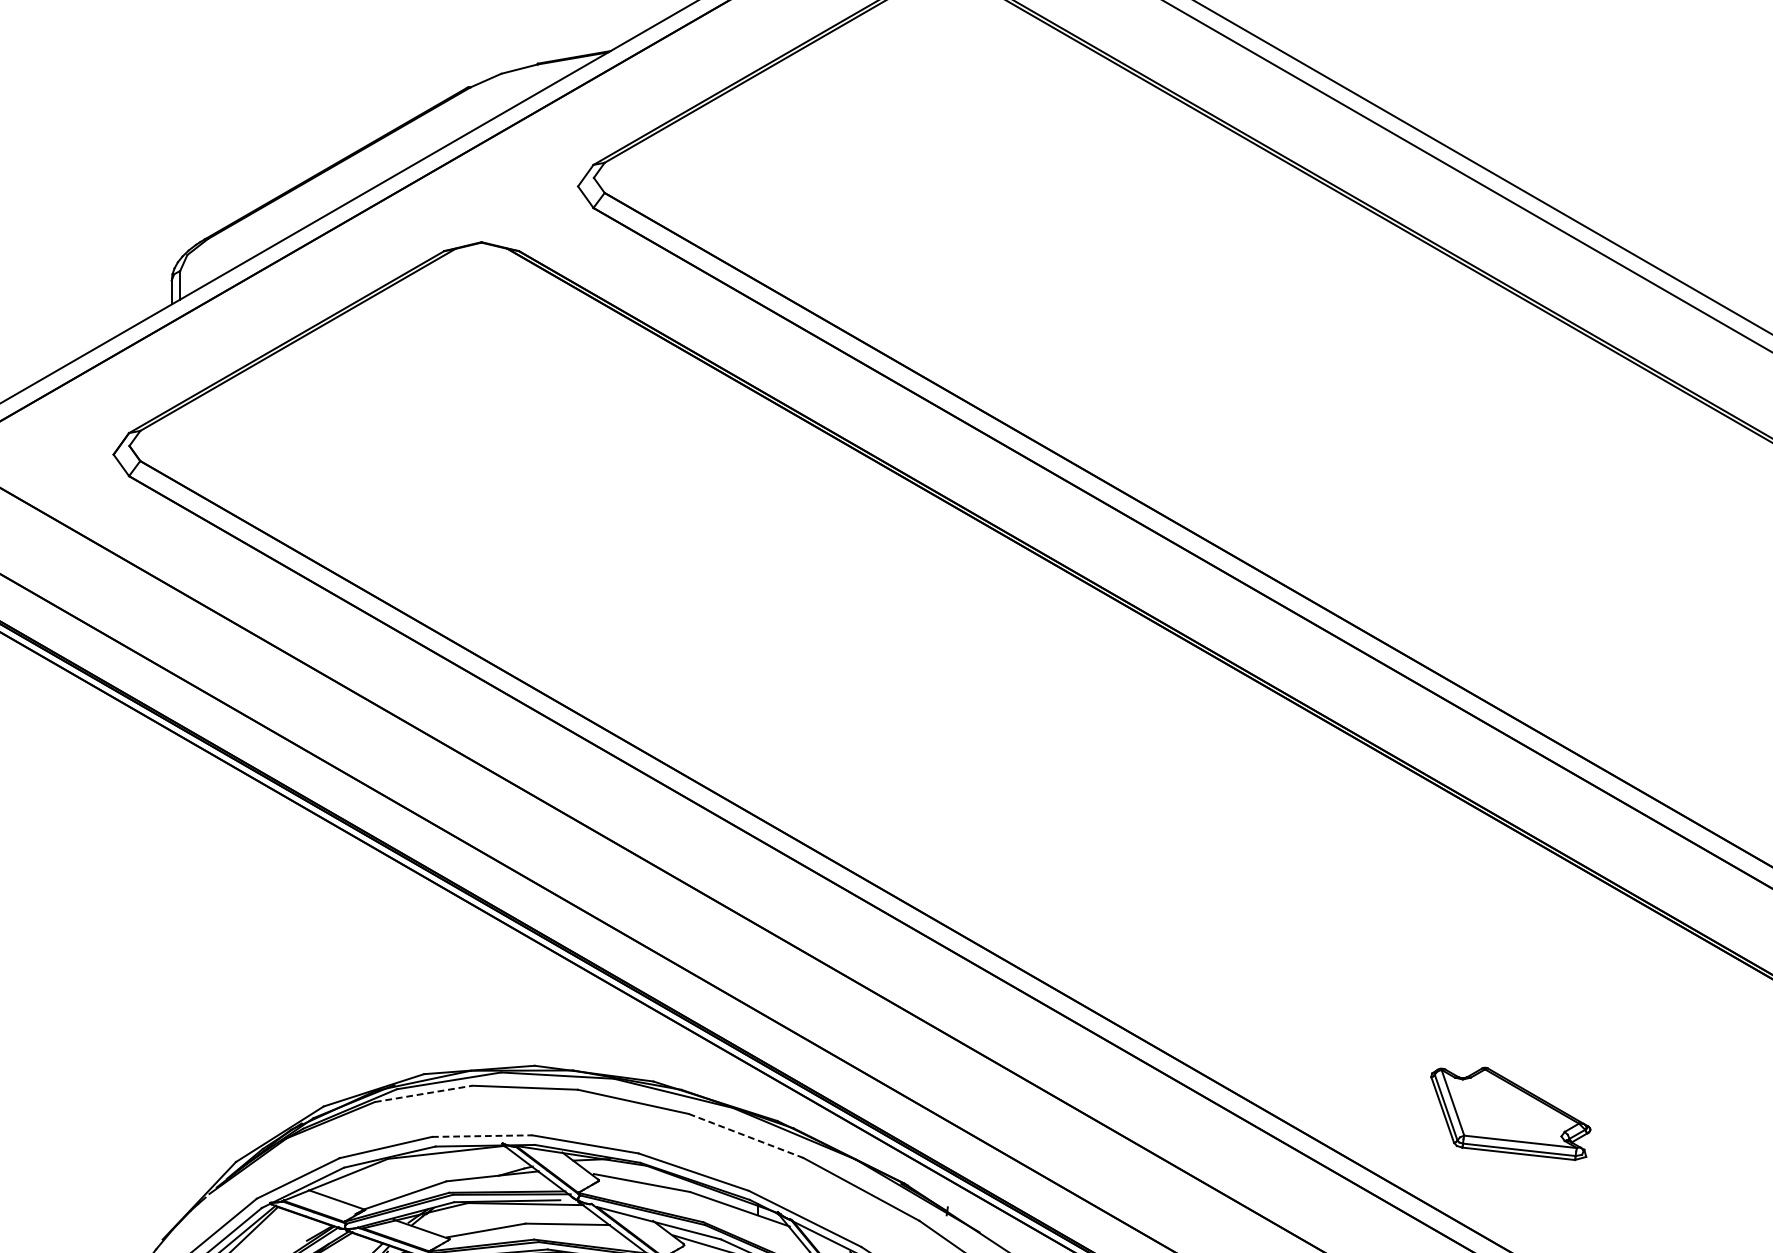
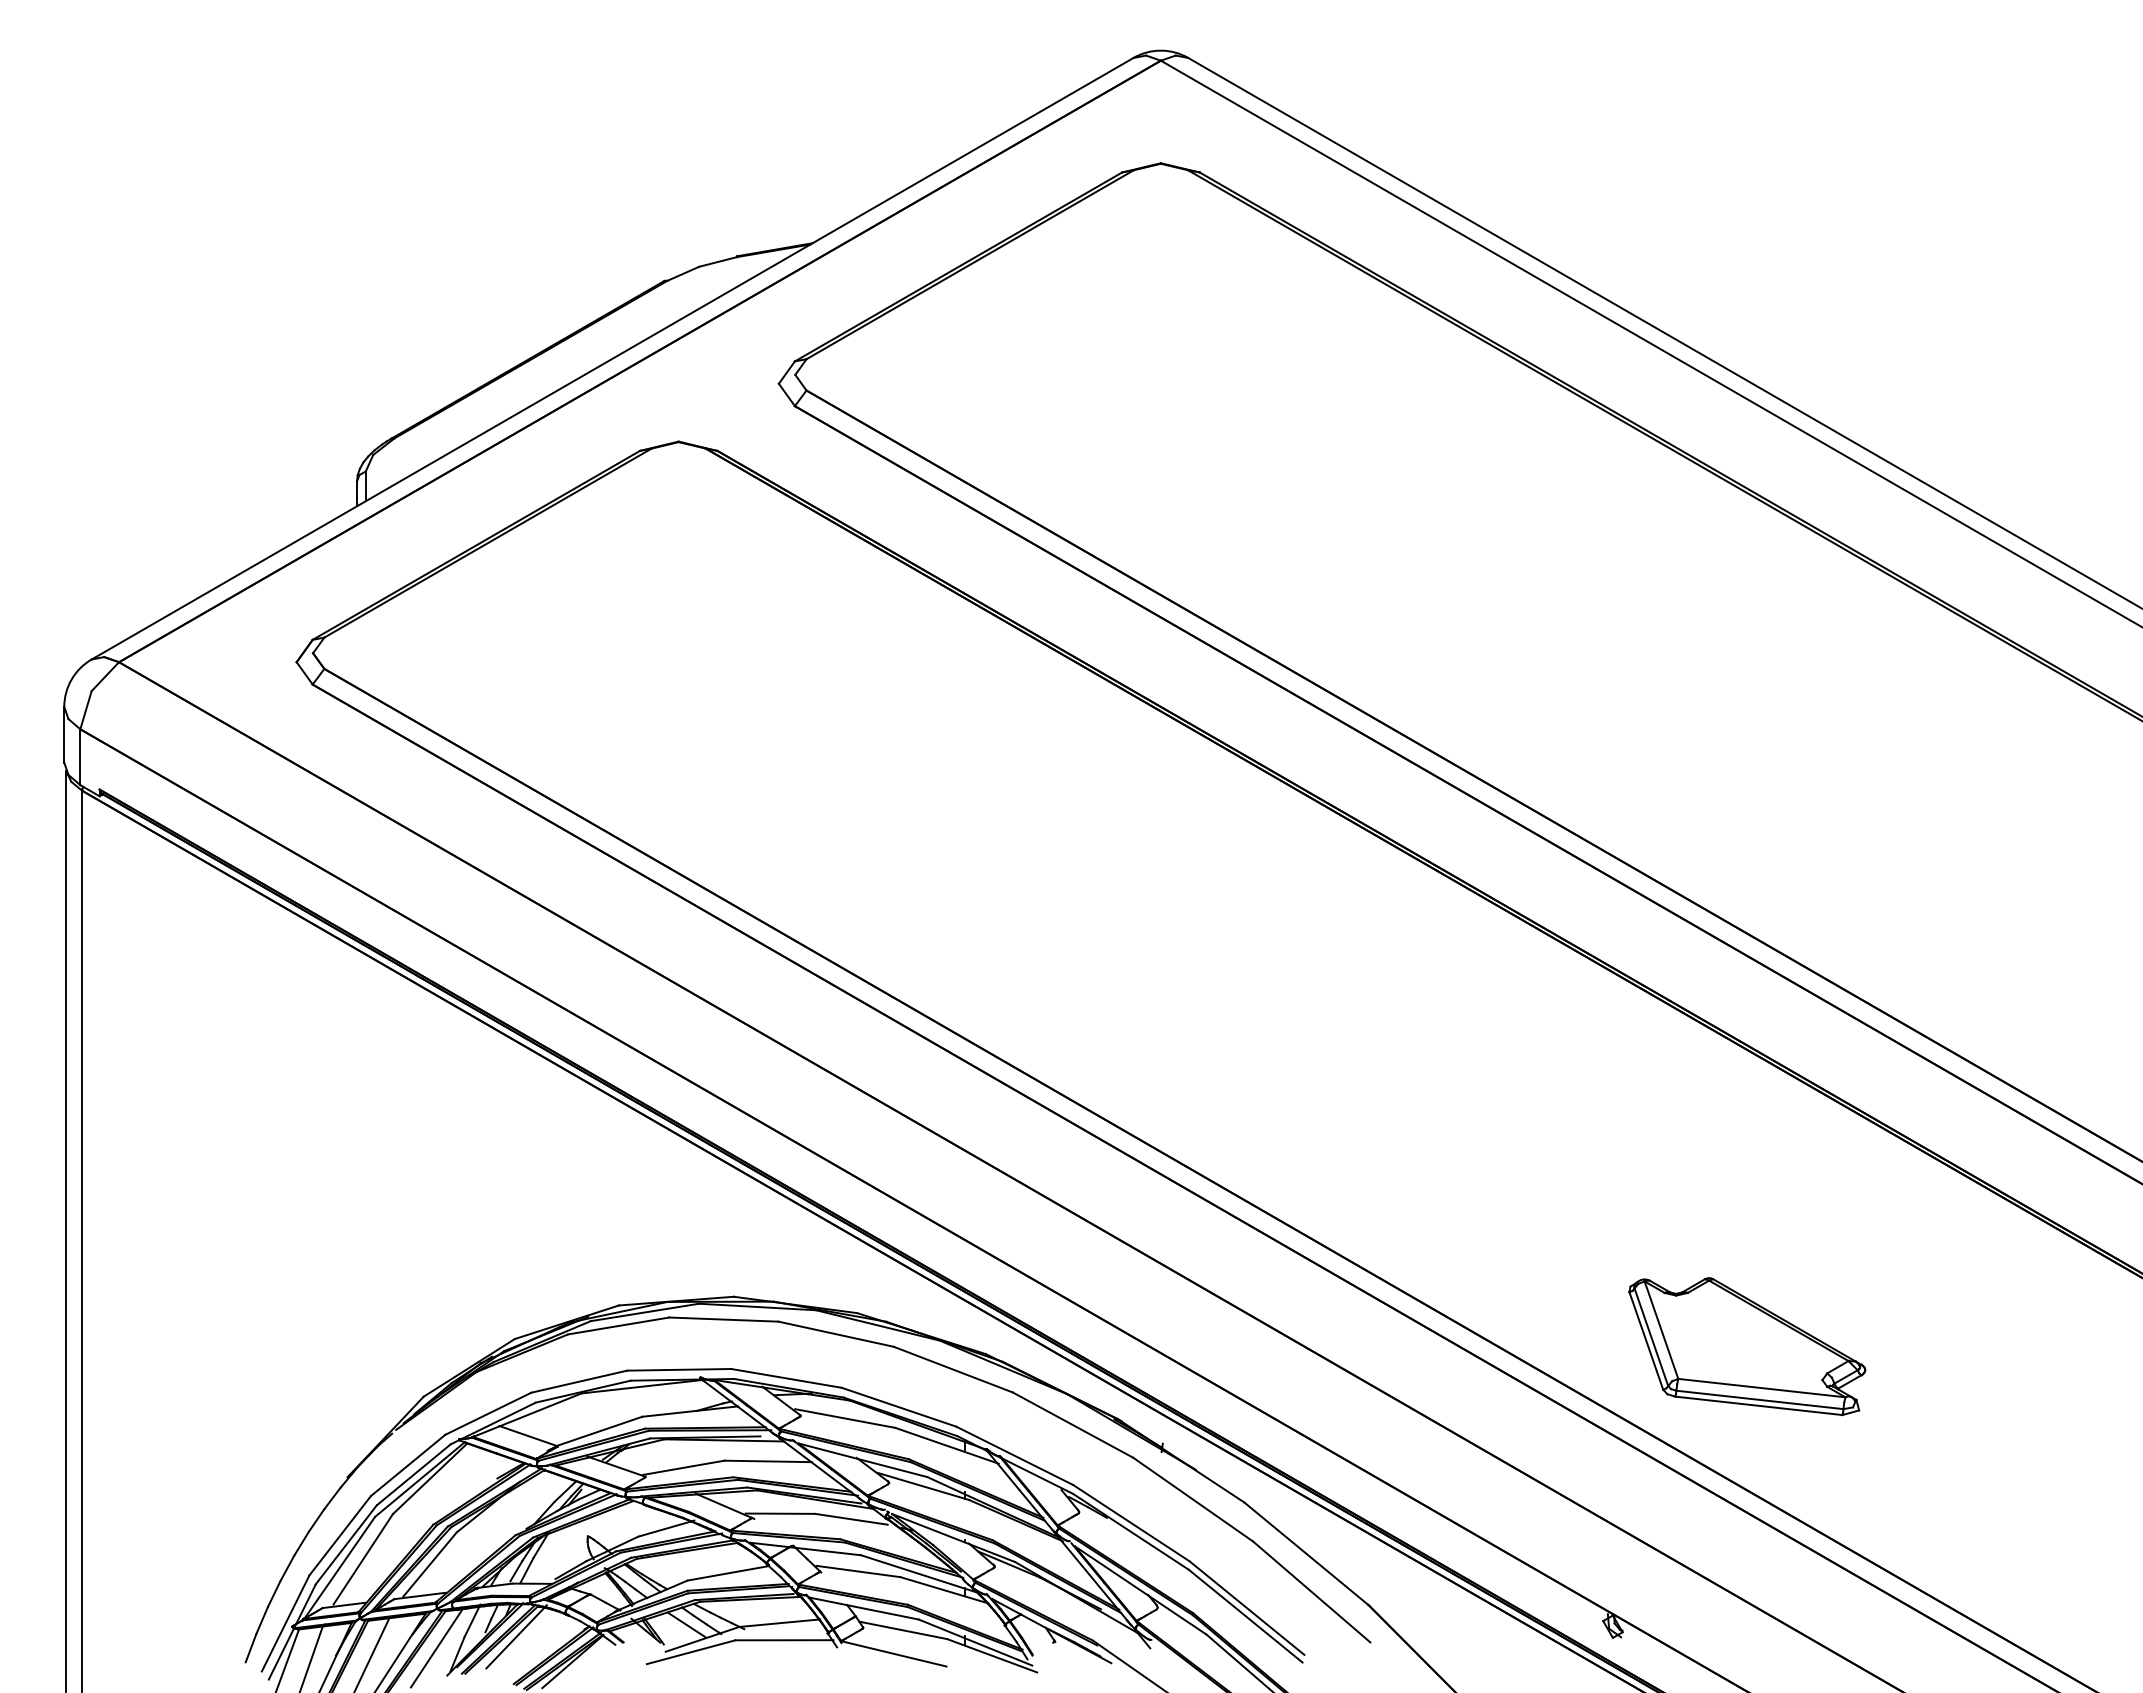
line: (424, 1093) -> (619, 1325), dashed -> solid
part: (1510, 1113) -> (1747, 1346), size x1.43
line: (482, 1135) -> (679, 1369), dashed -> solid
line: (746, 1135) -> (953, 1369), dashed -> solid

